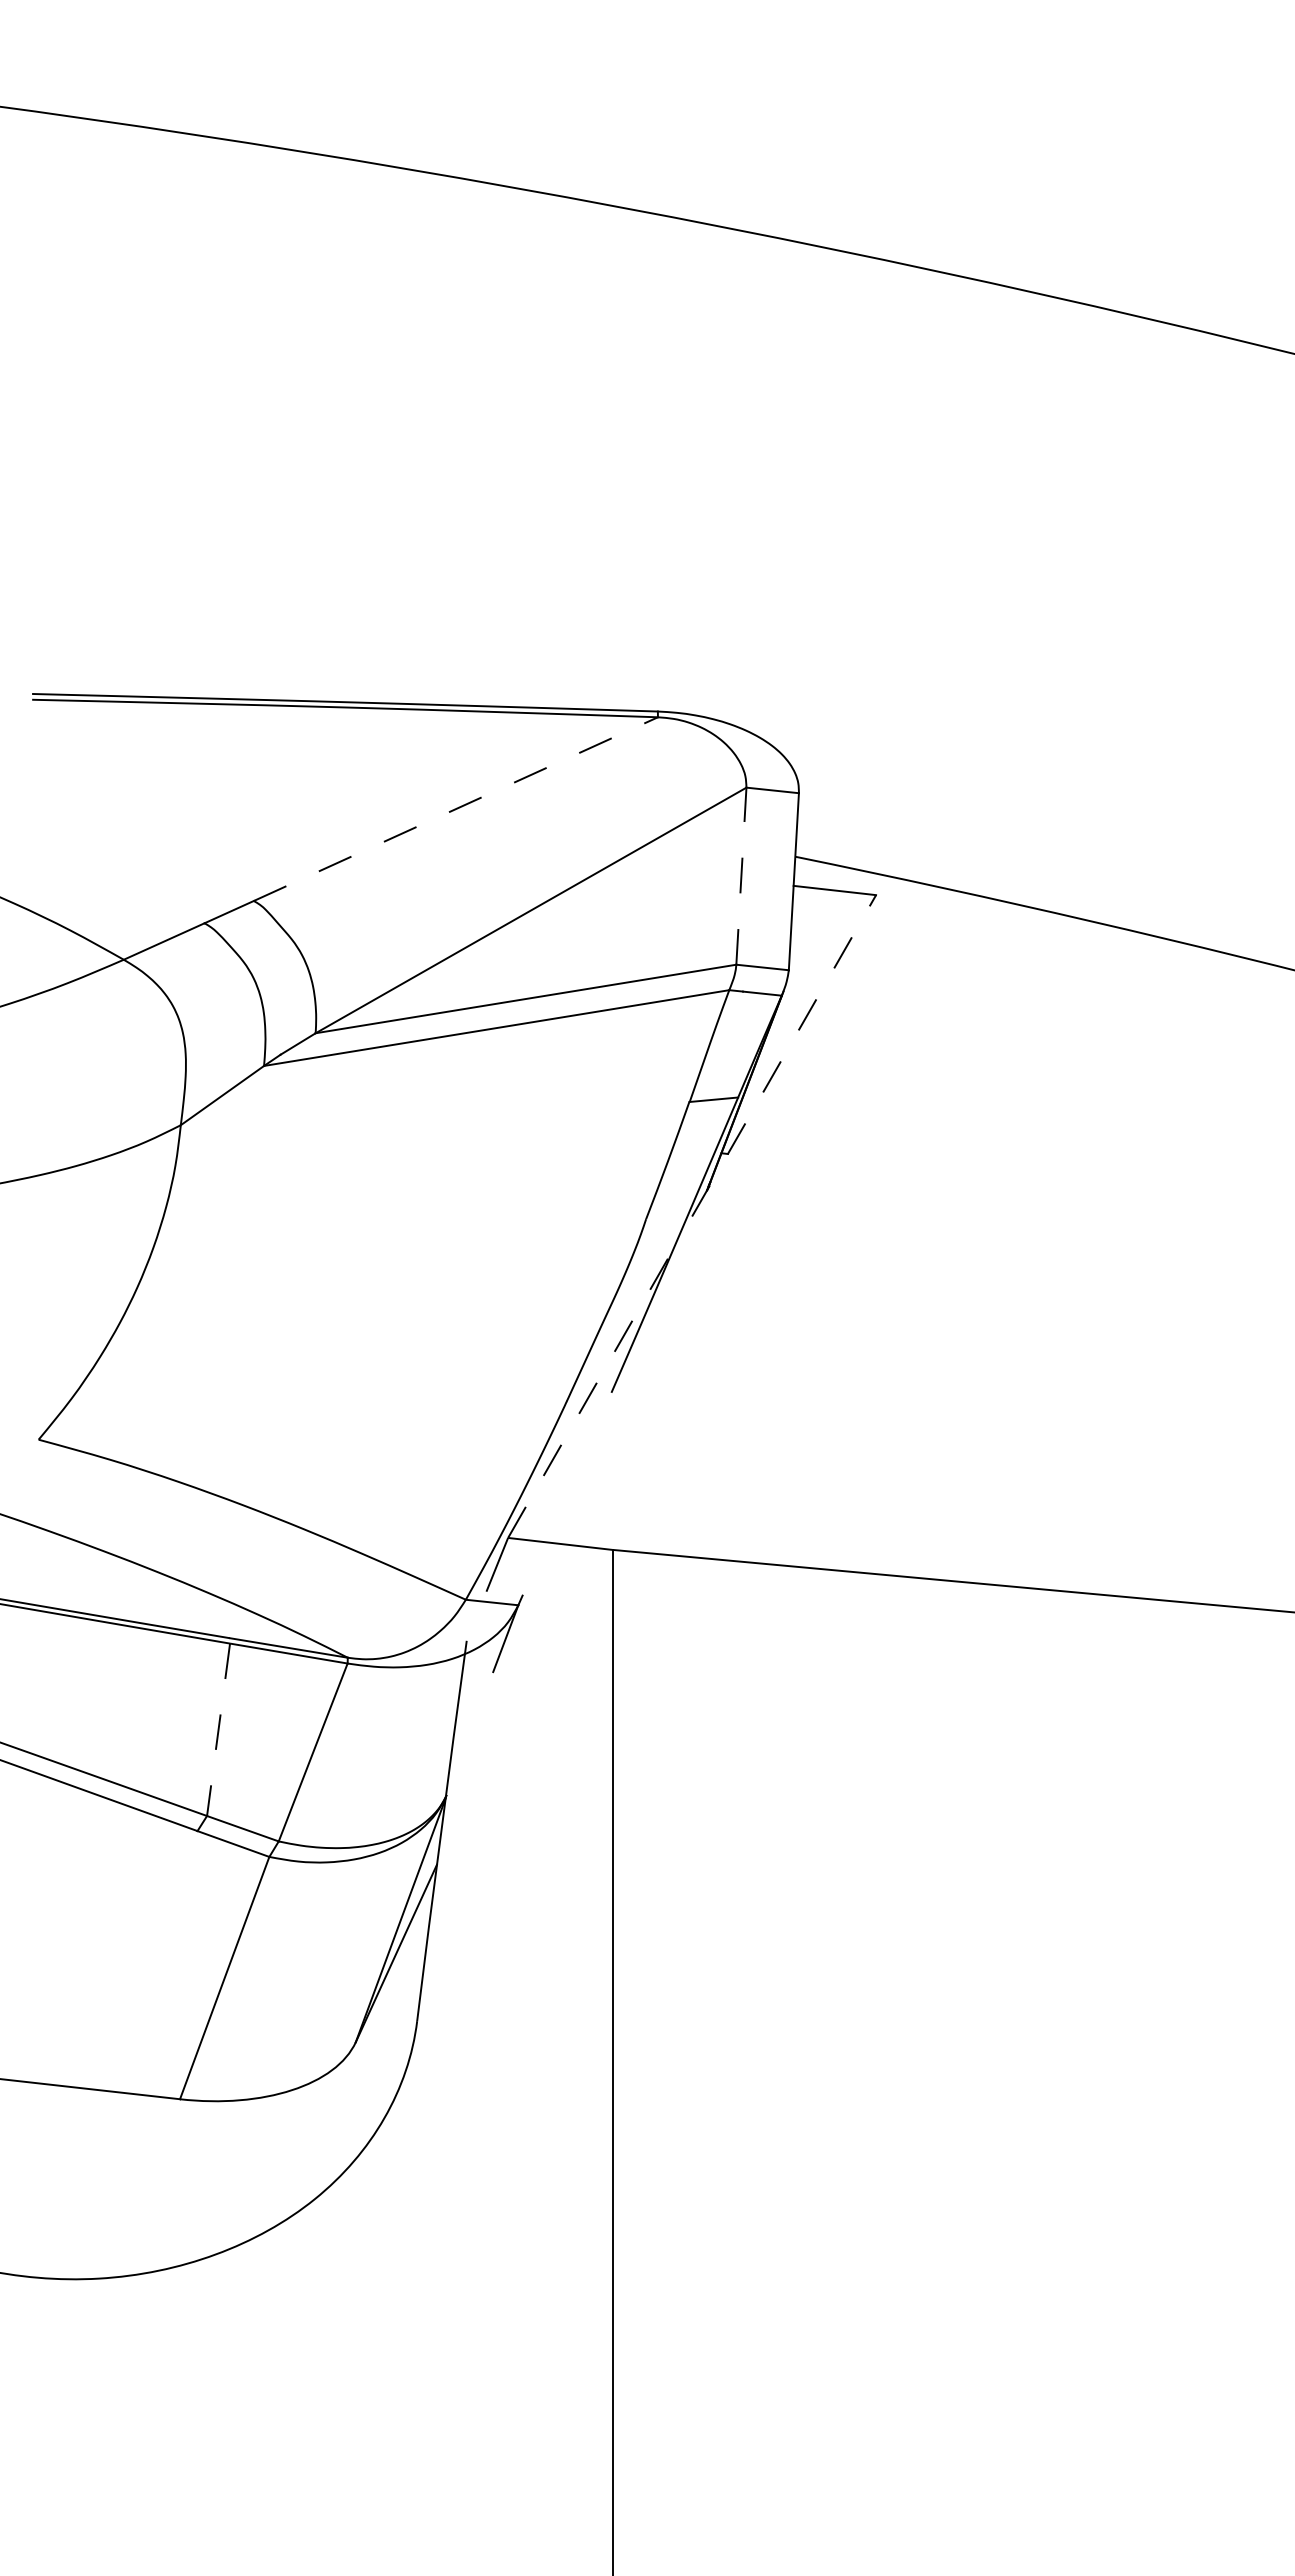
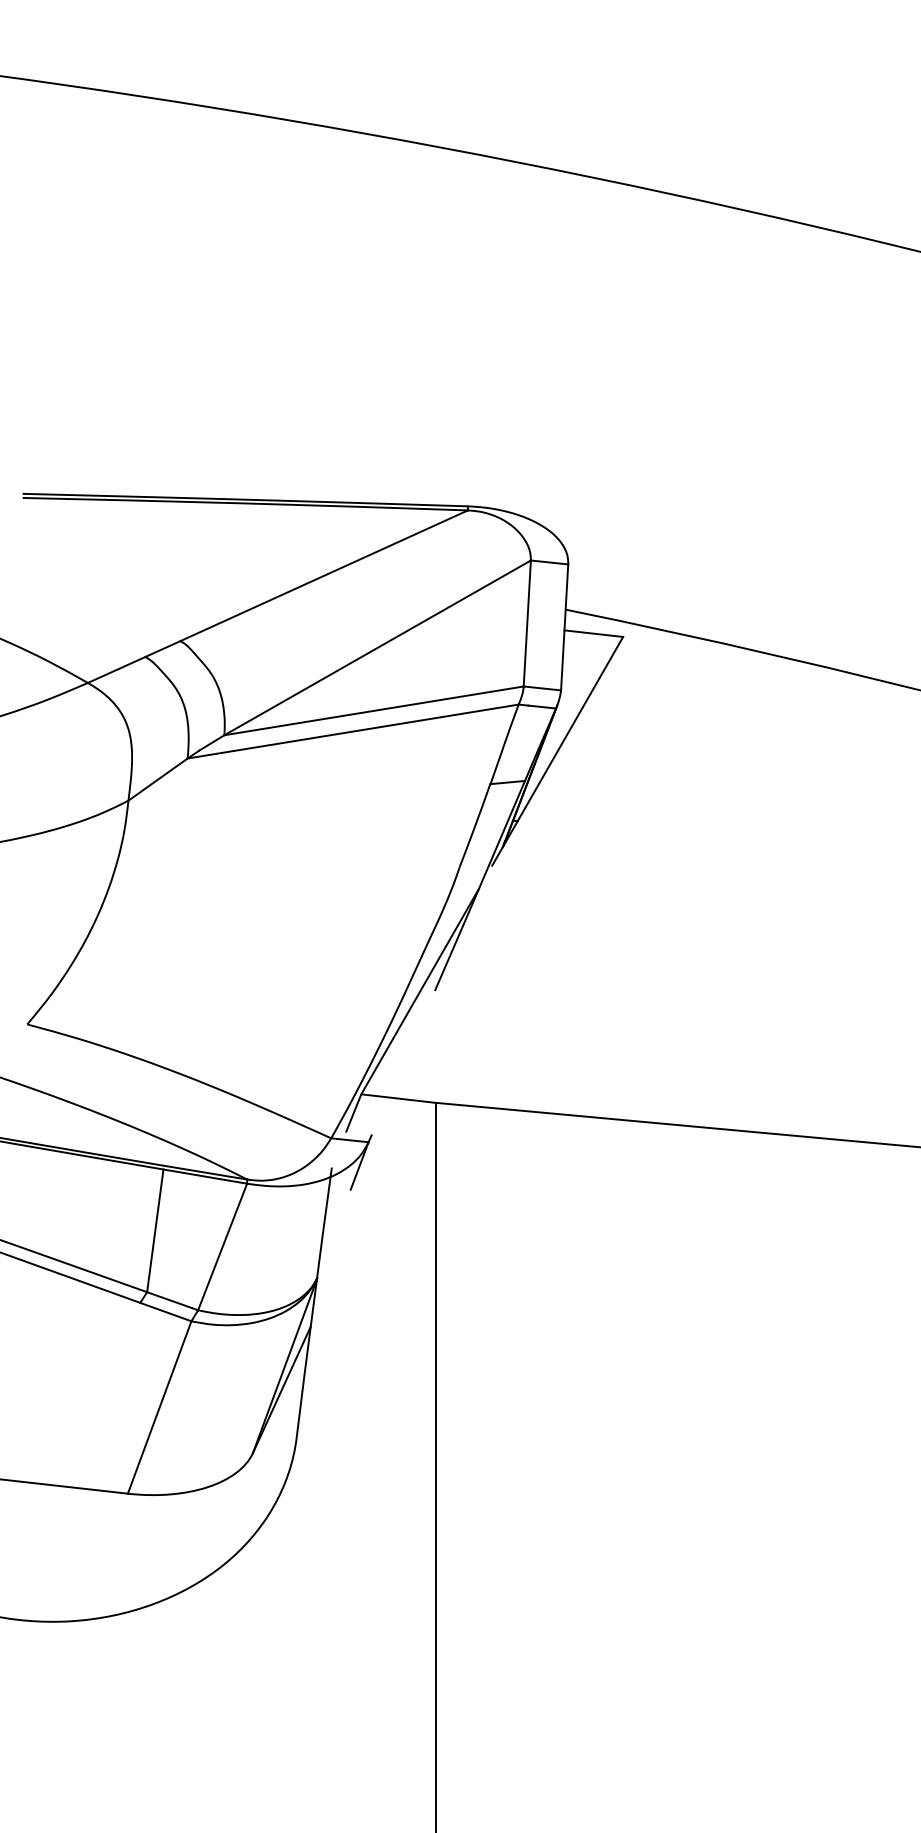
line: (455, 809) -> (323, 576), dashed -> solid
line: (741, 876) -> (527, 623), dashed -> solid
line: (784, 1055) -> (557, 751), dashed -> solid
line: (591, 1393) -> (420, 991), dashed -> solid
line: (218, 1729) -> (155, 1230), dashed -> solid

